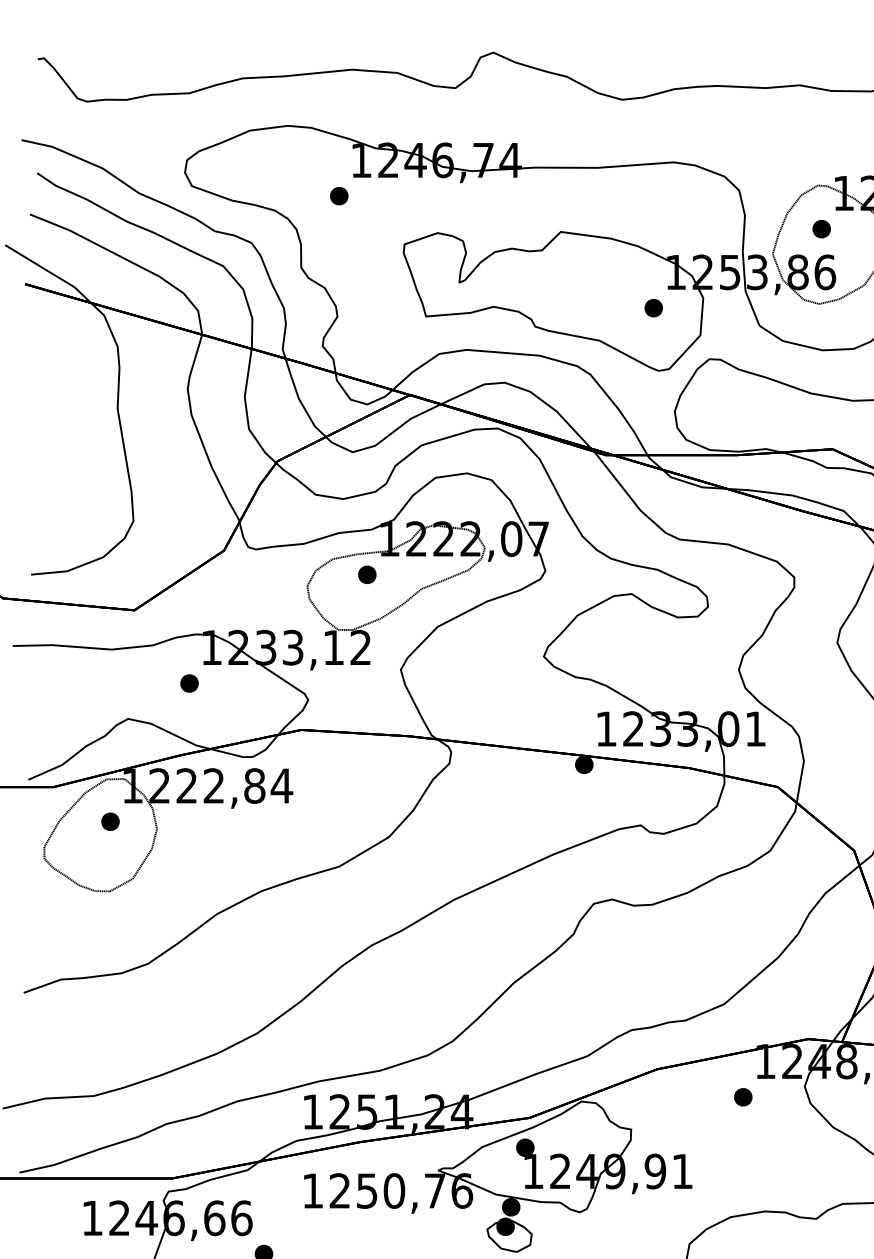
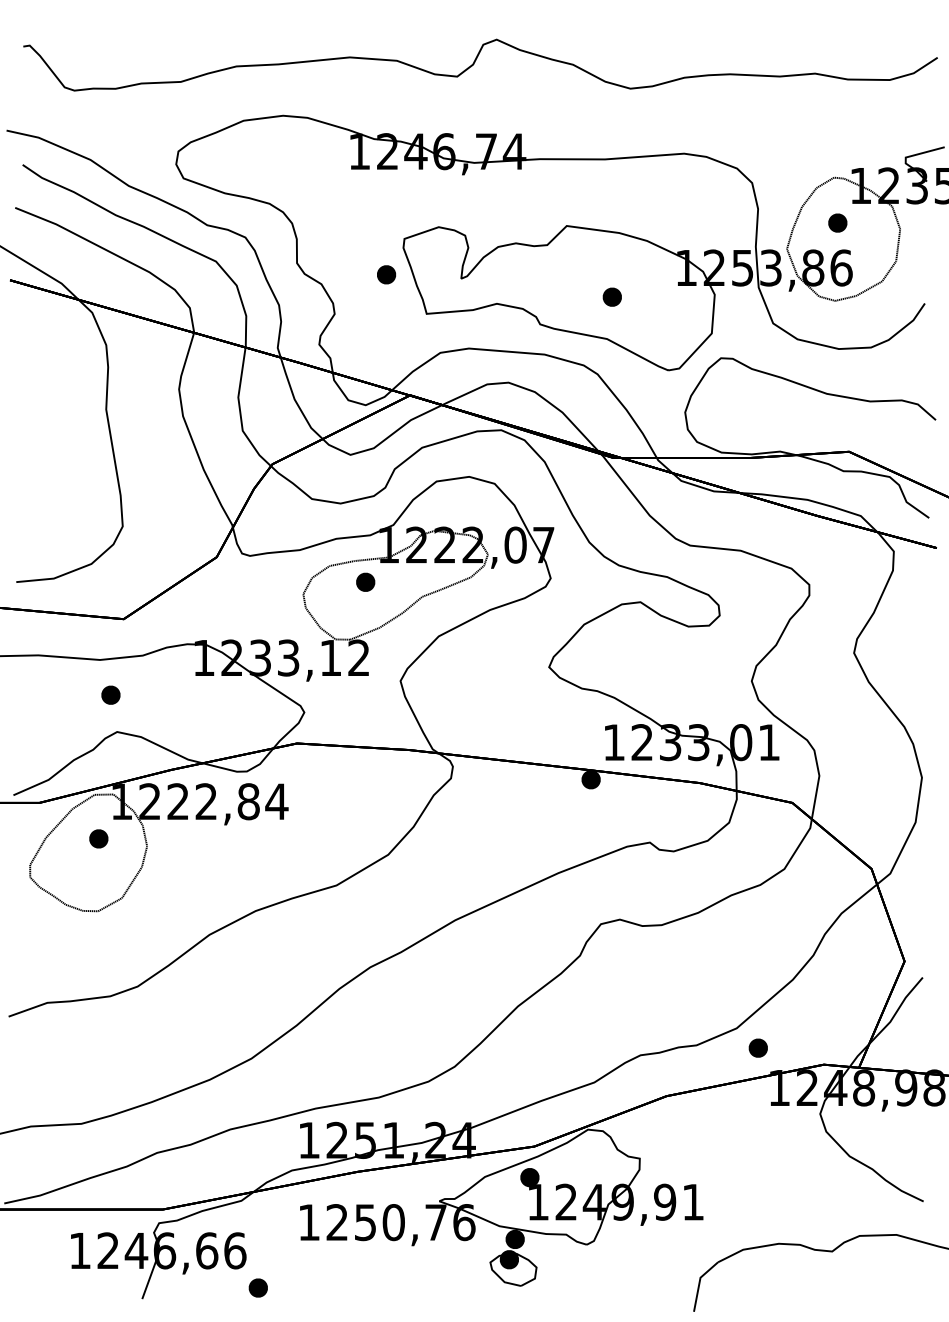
part: (339, 195) -> (386, 274), moved
part: (652, 307) -> (611, 296), moved
part: (189, 682) -> (110, 694), moved
part: (742, 1096) -> (757, 1047), moved

